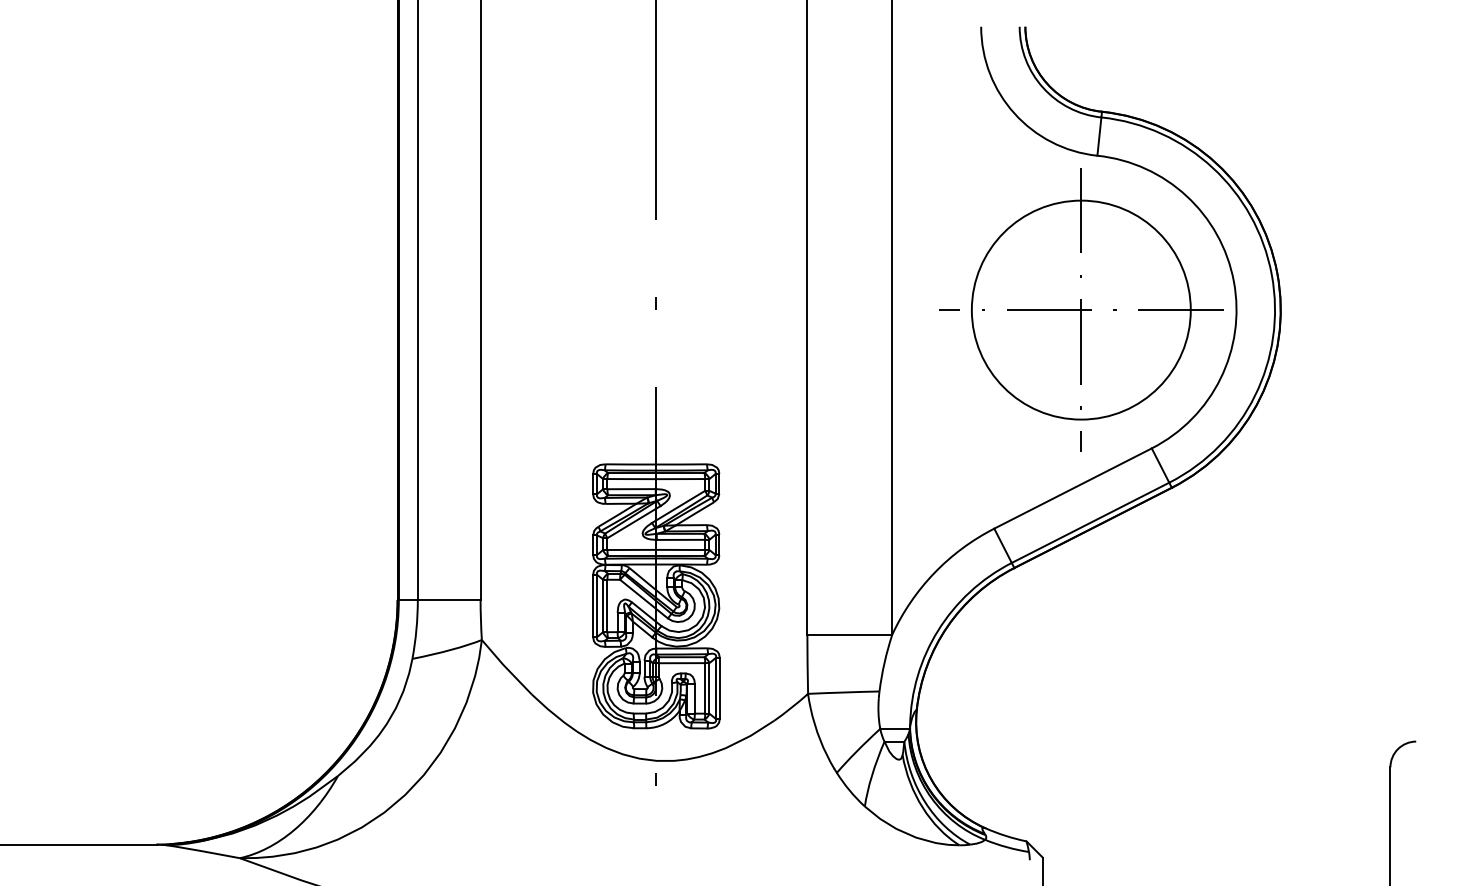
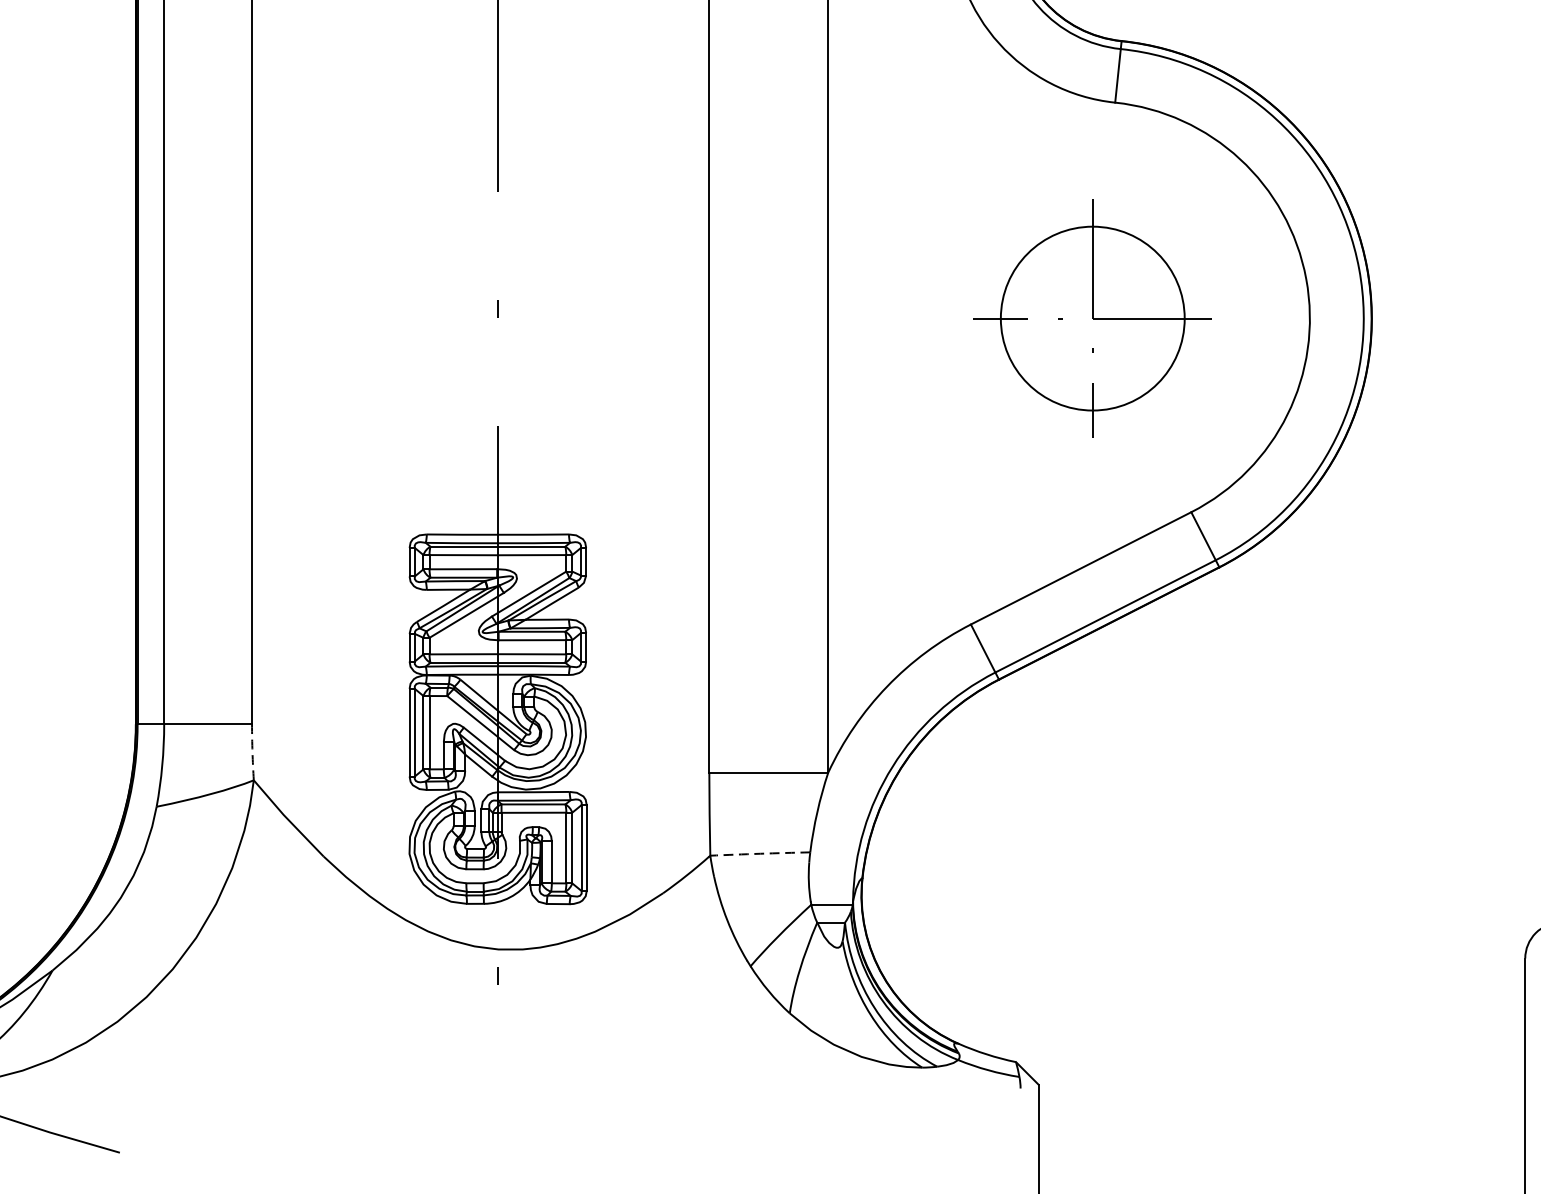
part: (1081, 309) -> (1092, 317), size x0.6
arc: (480, 619) -> (251, 751), solid -> dashed
arc: (843, 692) -> (759, 853), solid -> dashed

